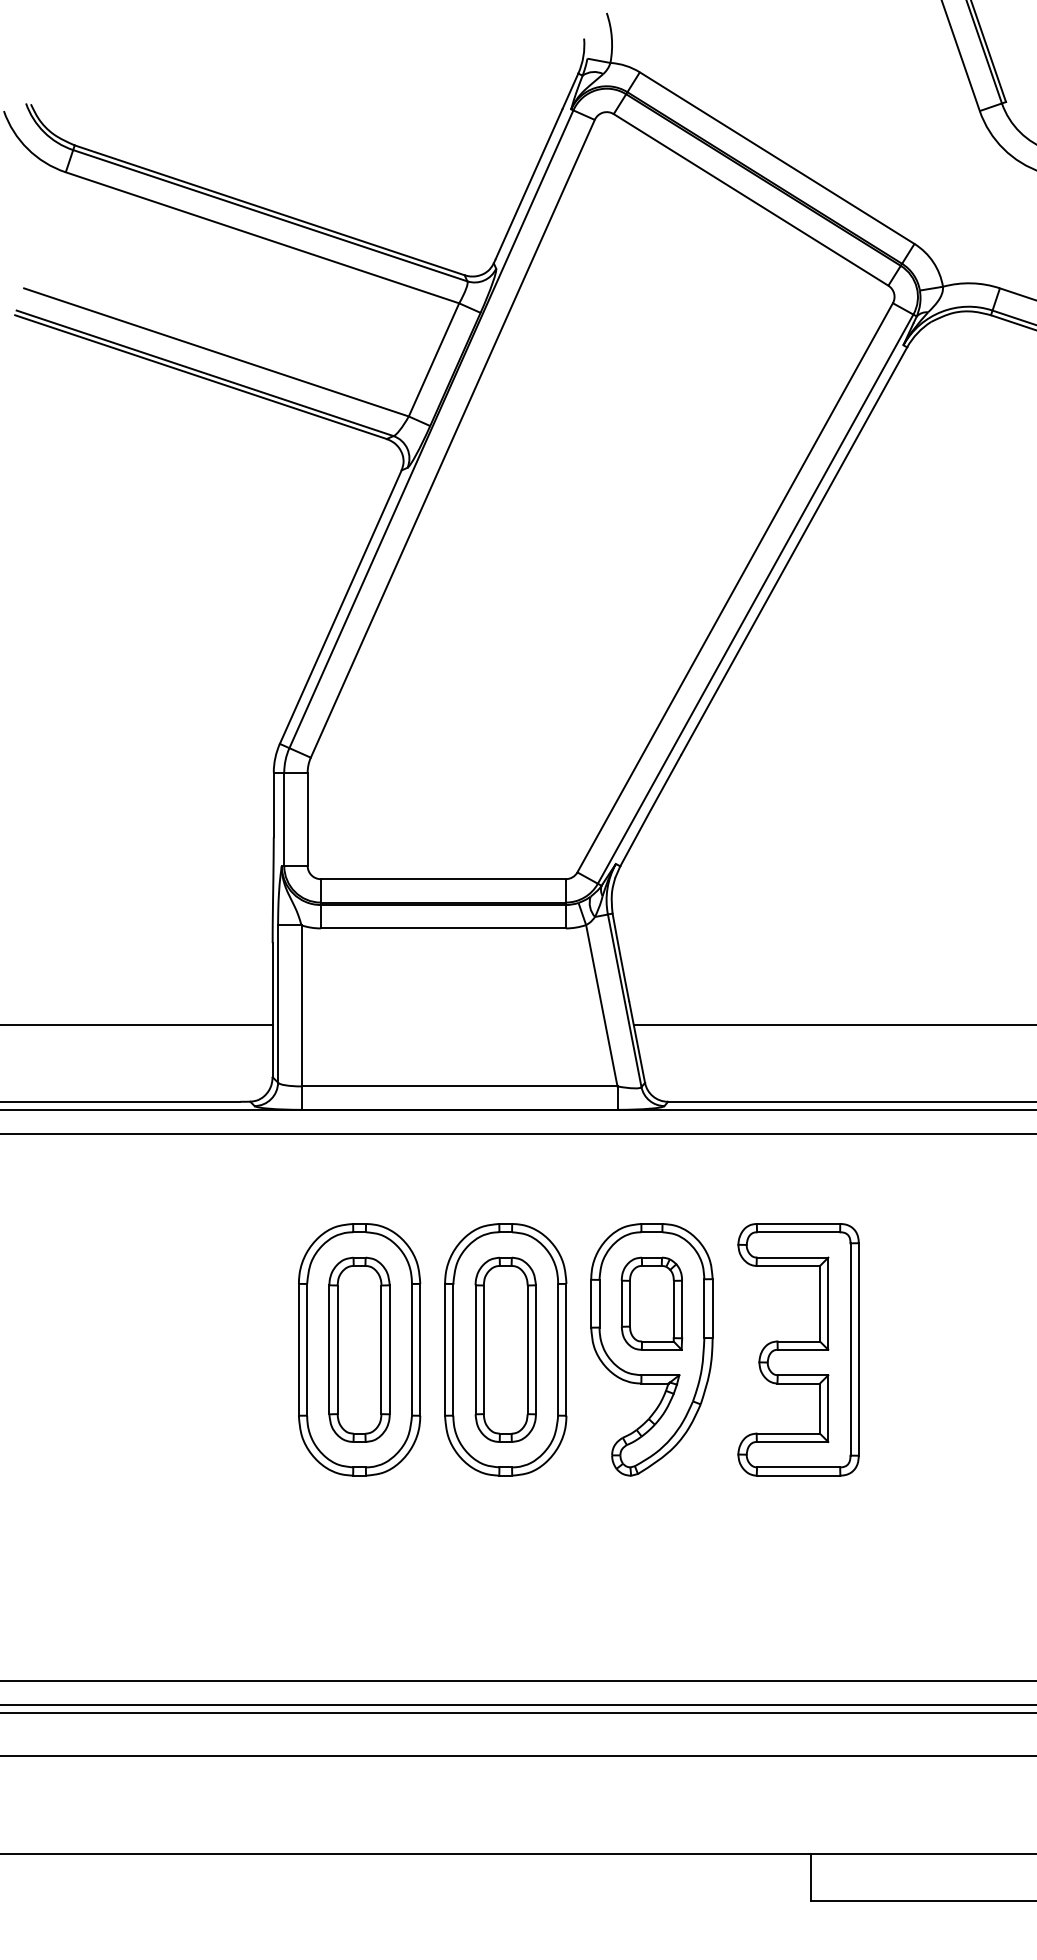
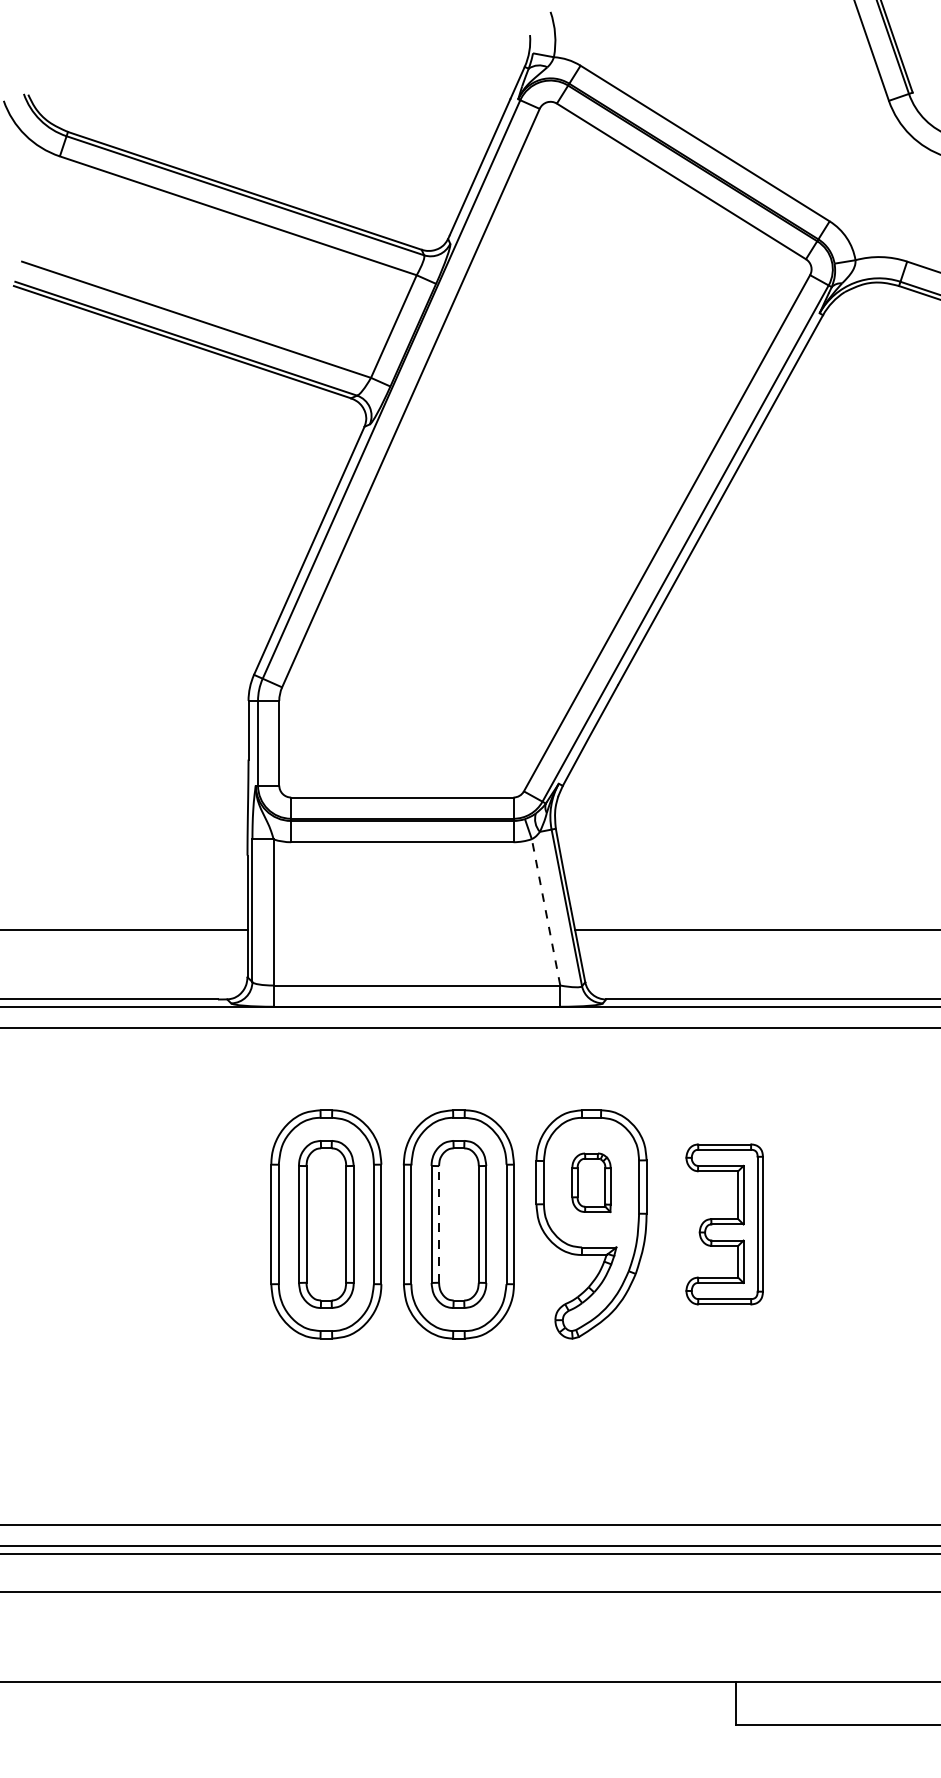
line: (602, 1005) -> (546, 912), solid -> dashed
part: (651, 1303) -> (591, 1182), size x0.7
line: (484, 1348) -> (439, 1223), solid -> dashed
part: (798, 1349) -> (724, 1224), size x0.7

